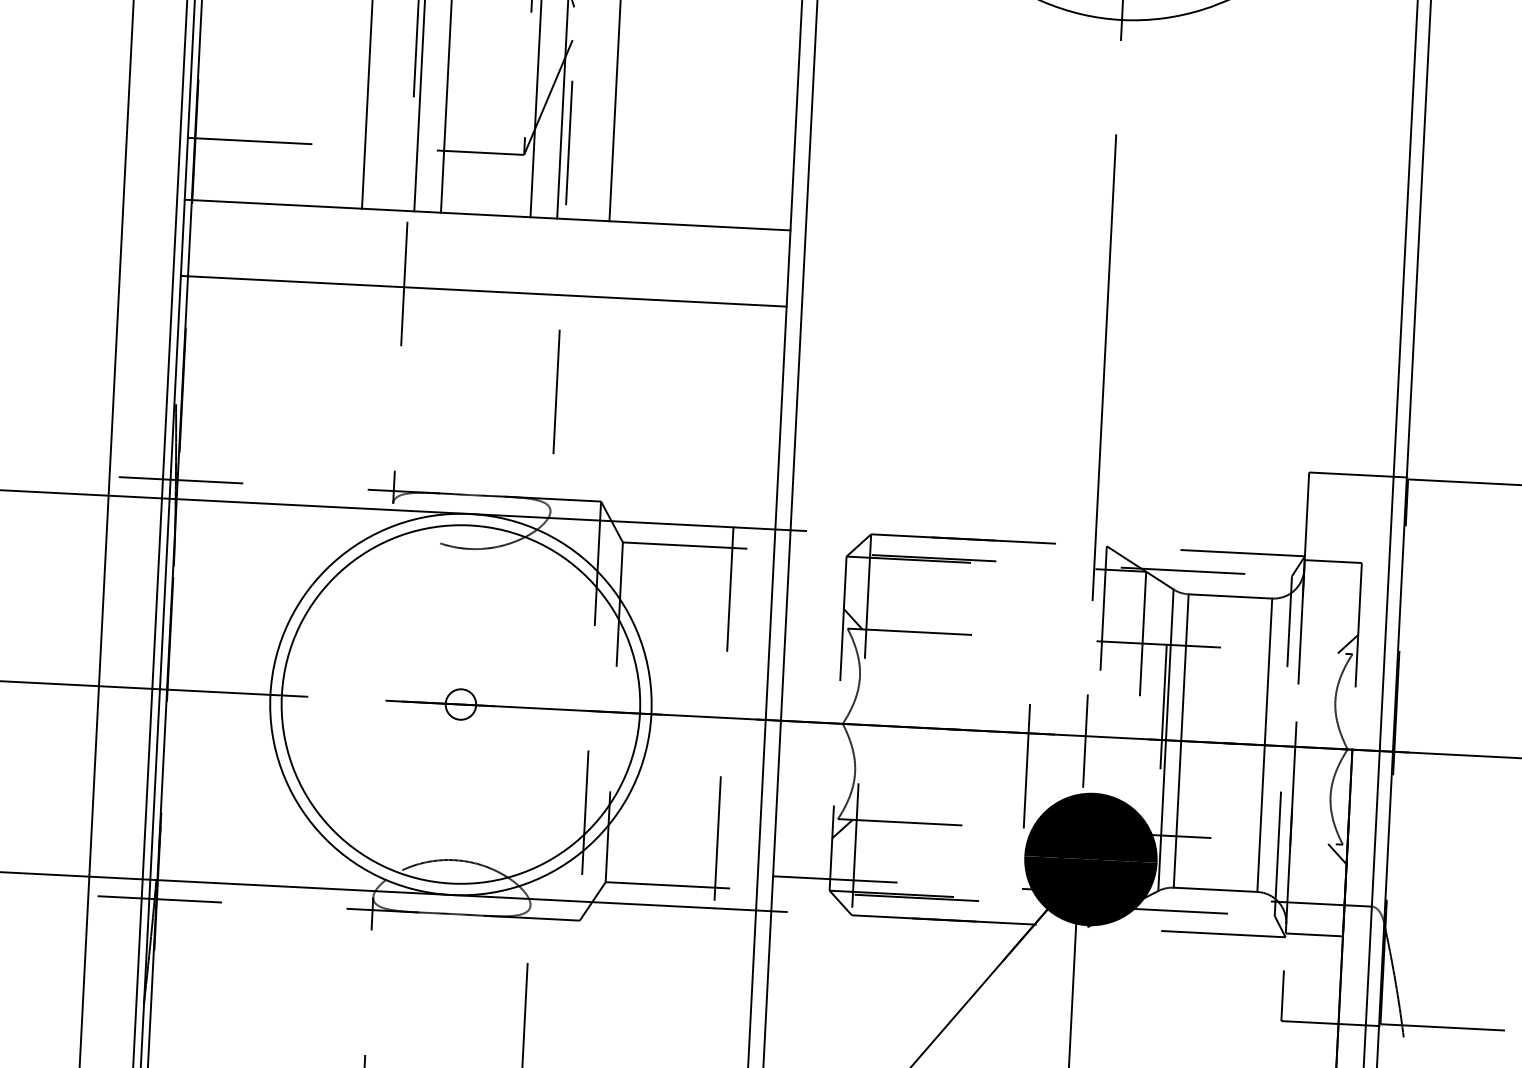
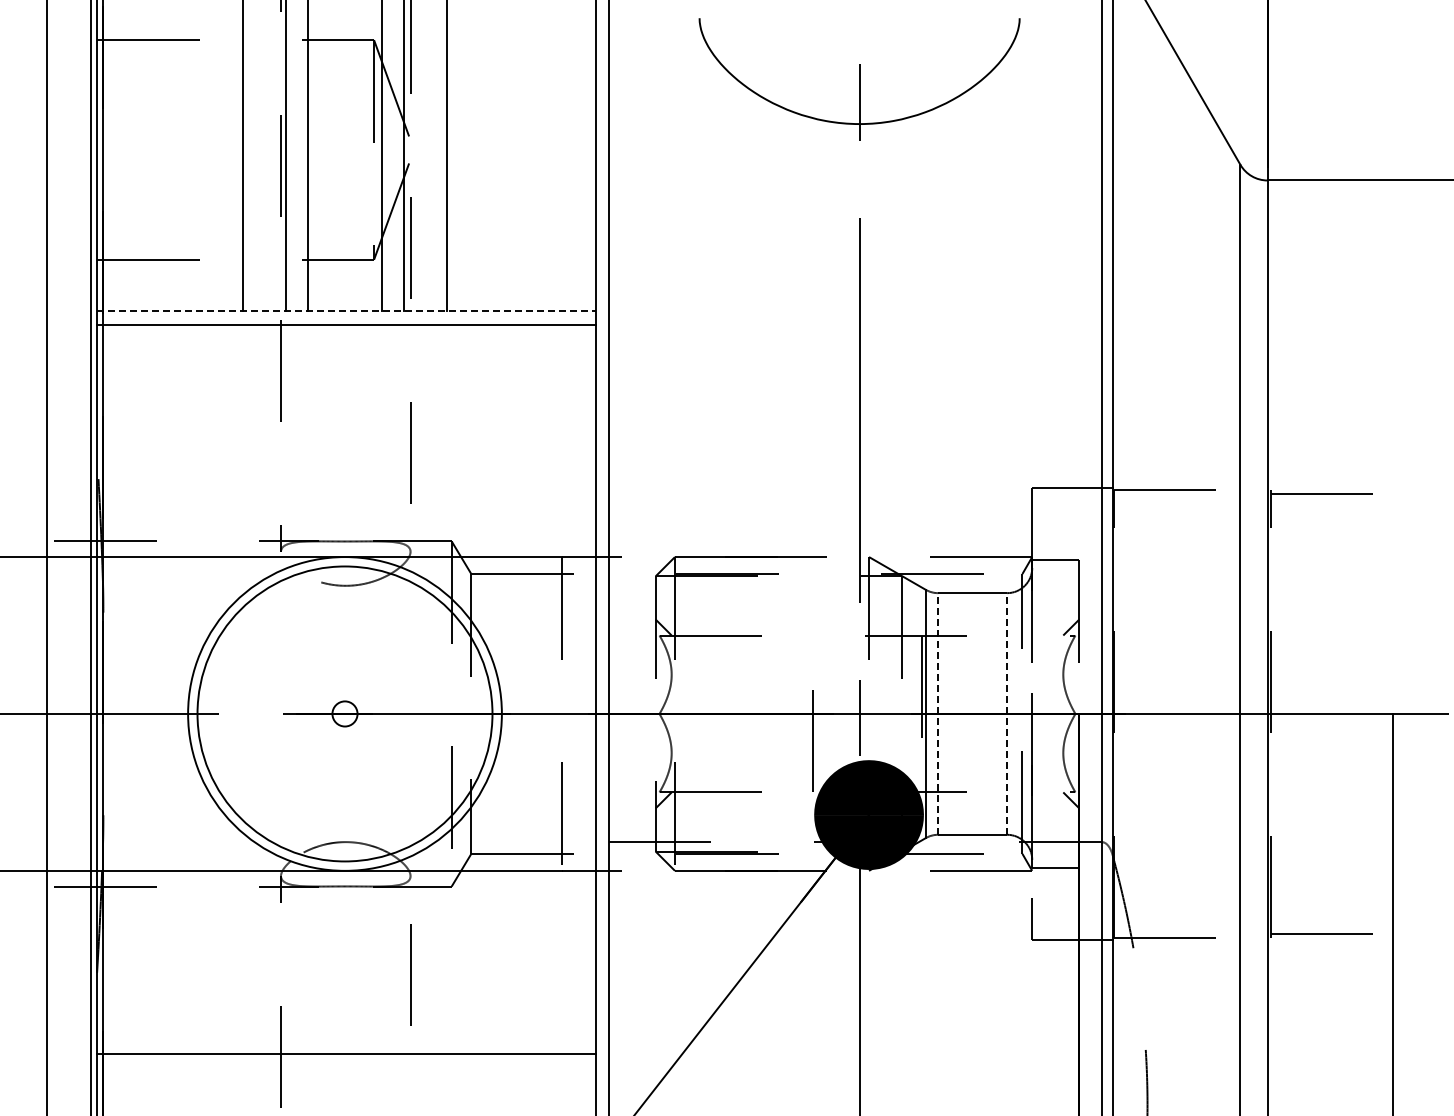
line: (488, 214) -> (347, 310), solid -> dashed
line: (483, 291) -> (346, 325), moved
line: (1181, 740) -> (938, 713), solid -> dashed
line: (1265, 744) -> (1007, 713), solid -> dashed

